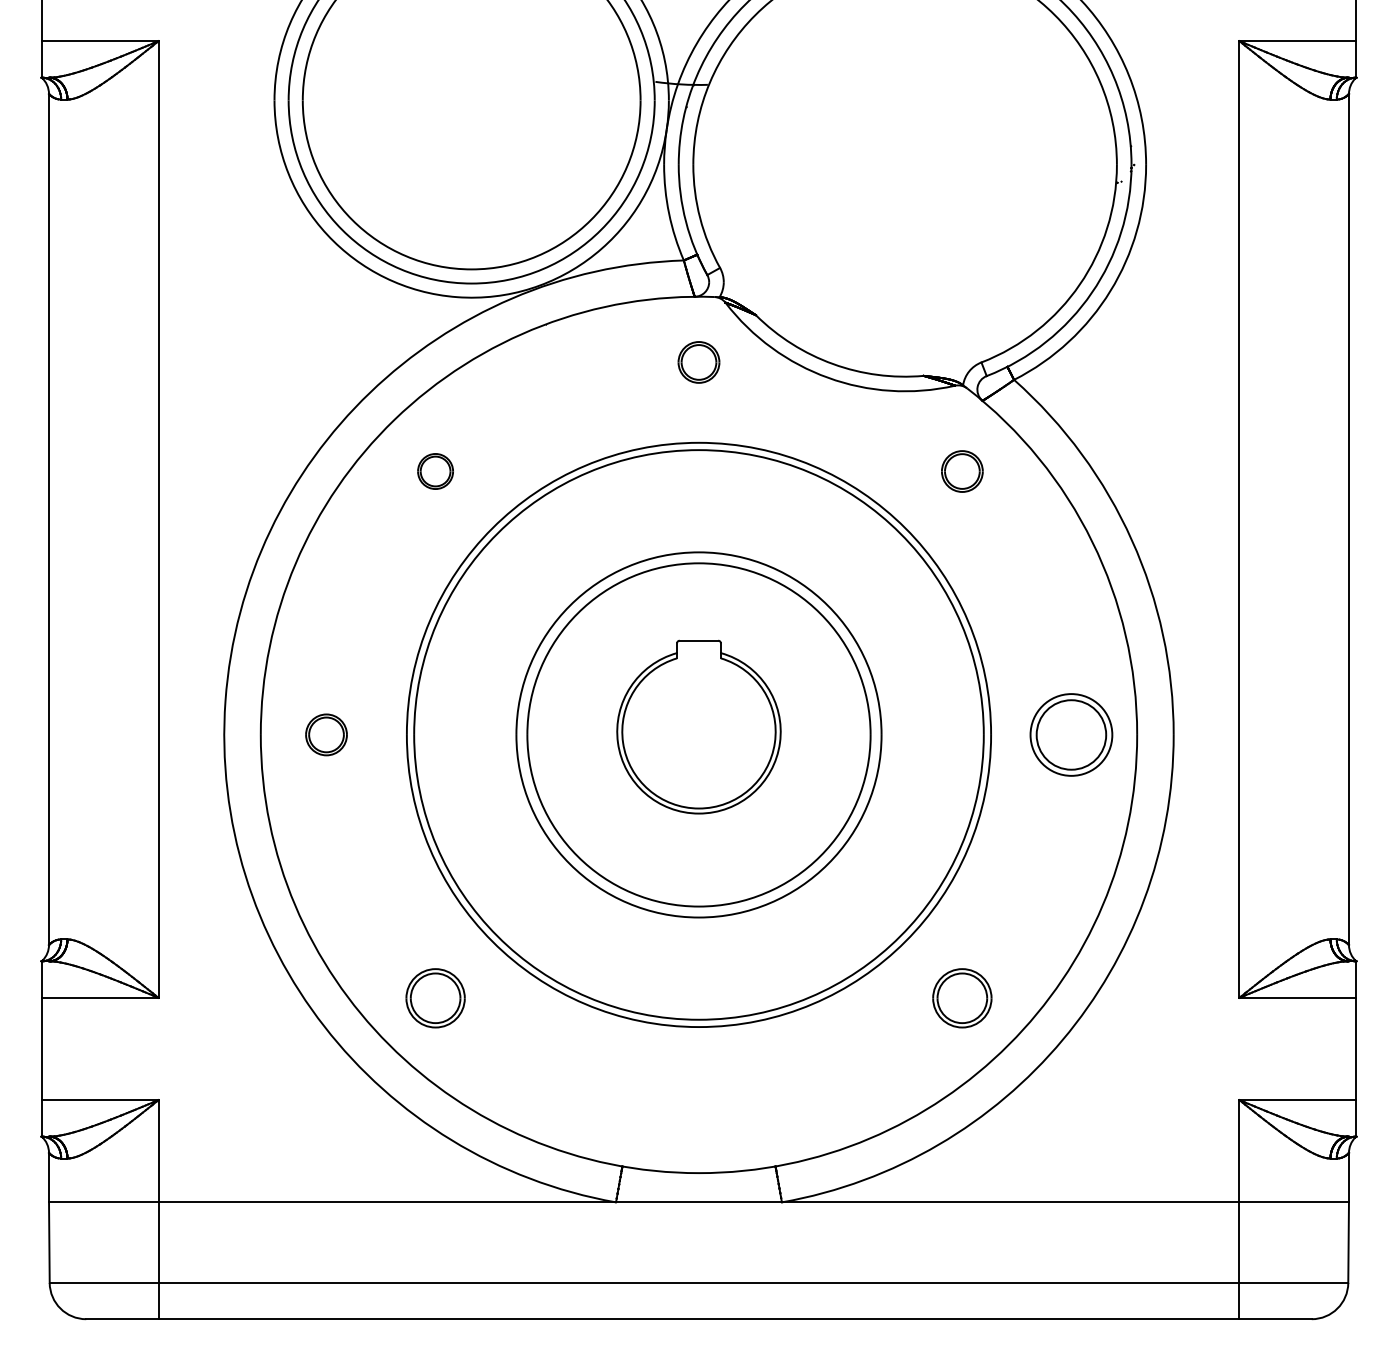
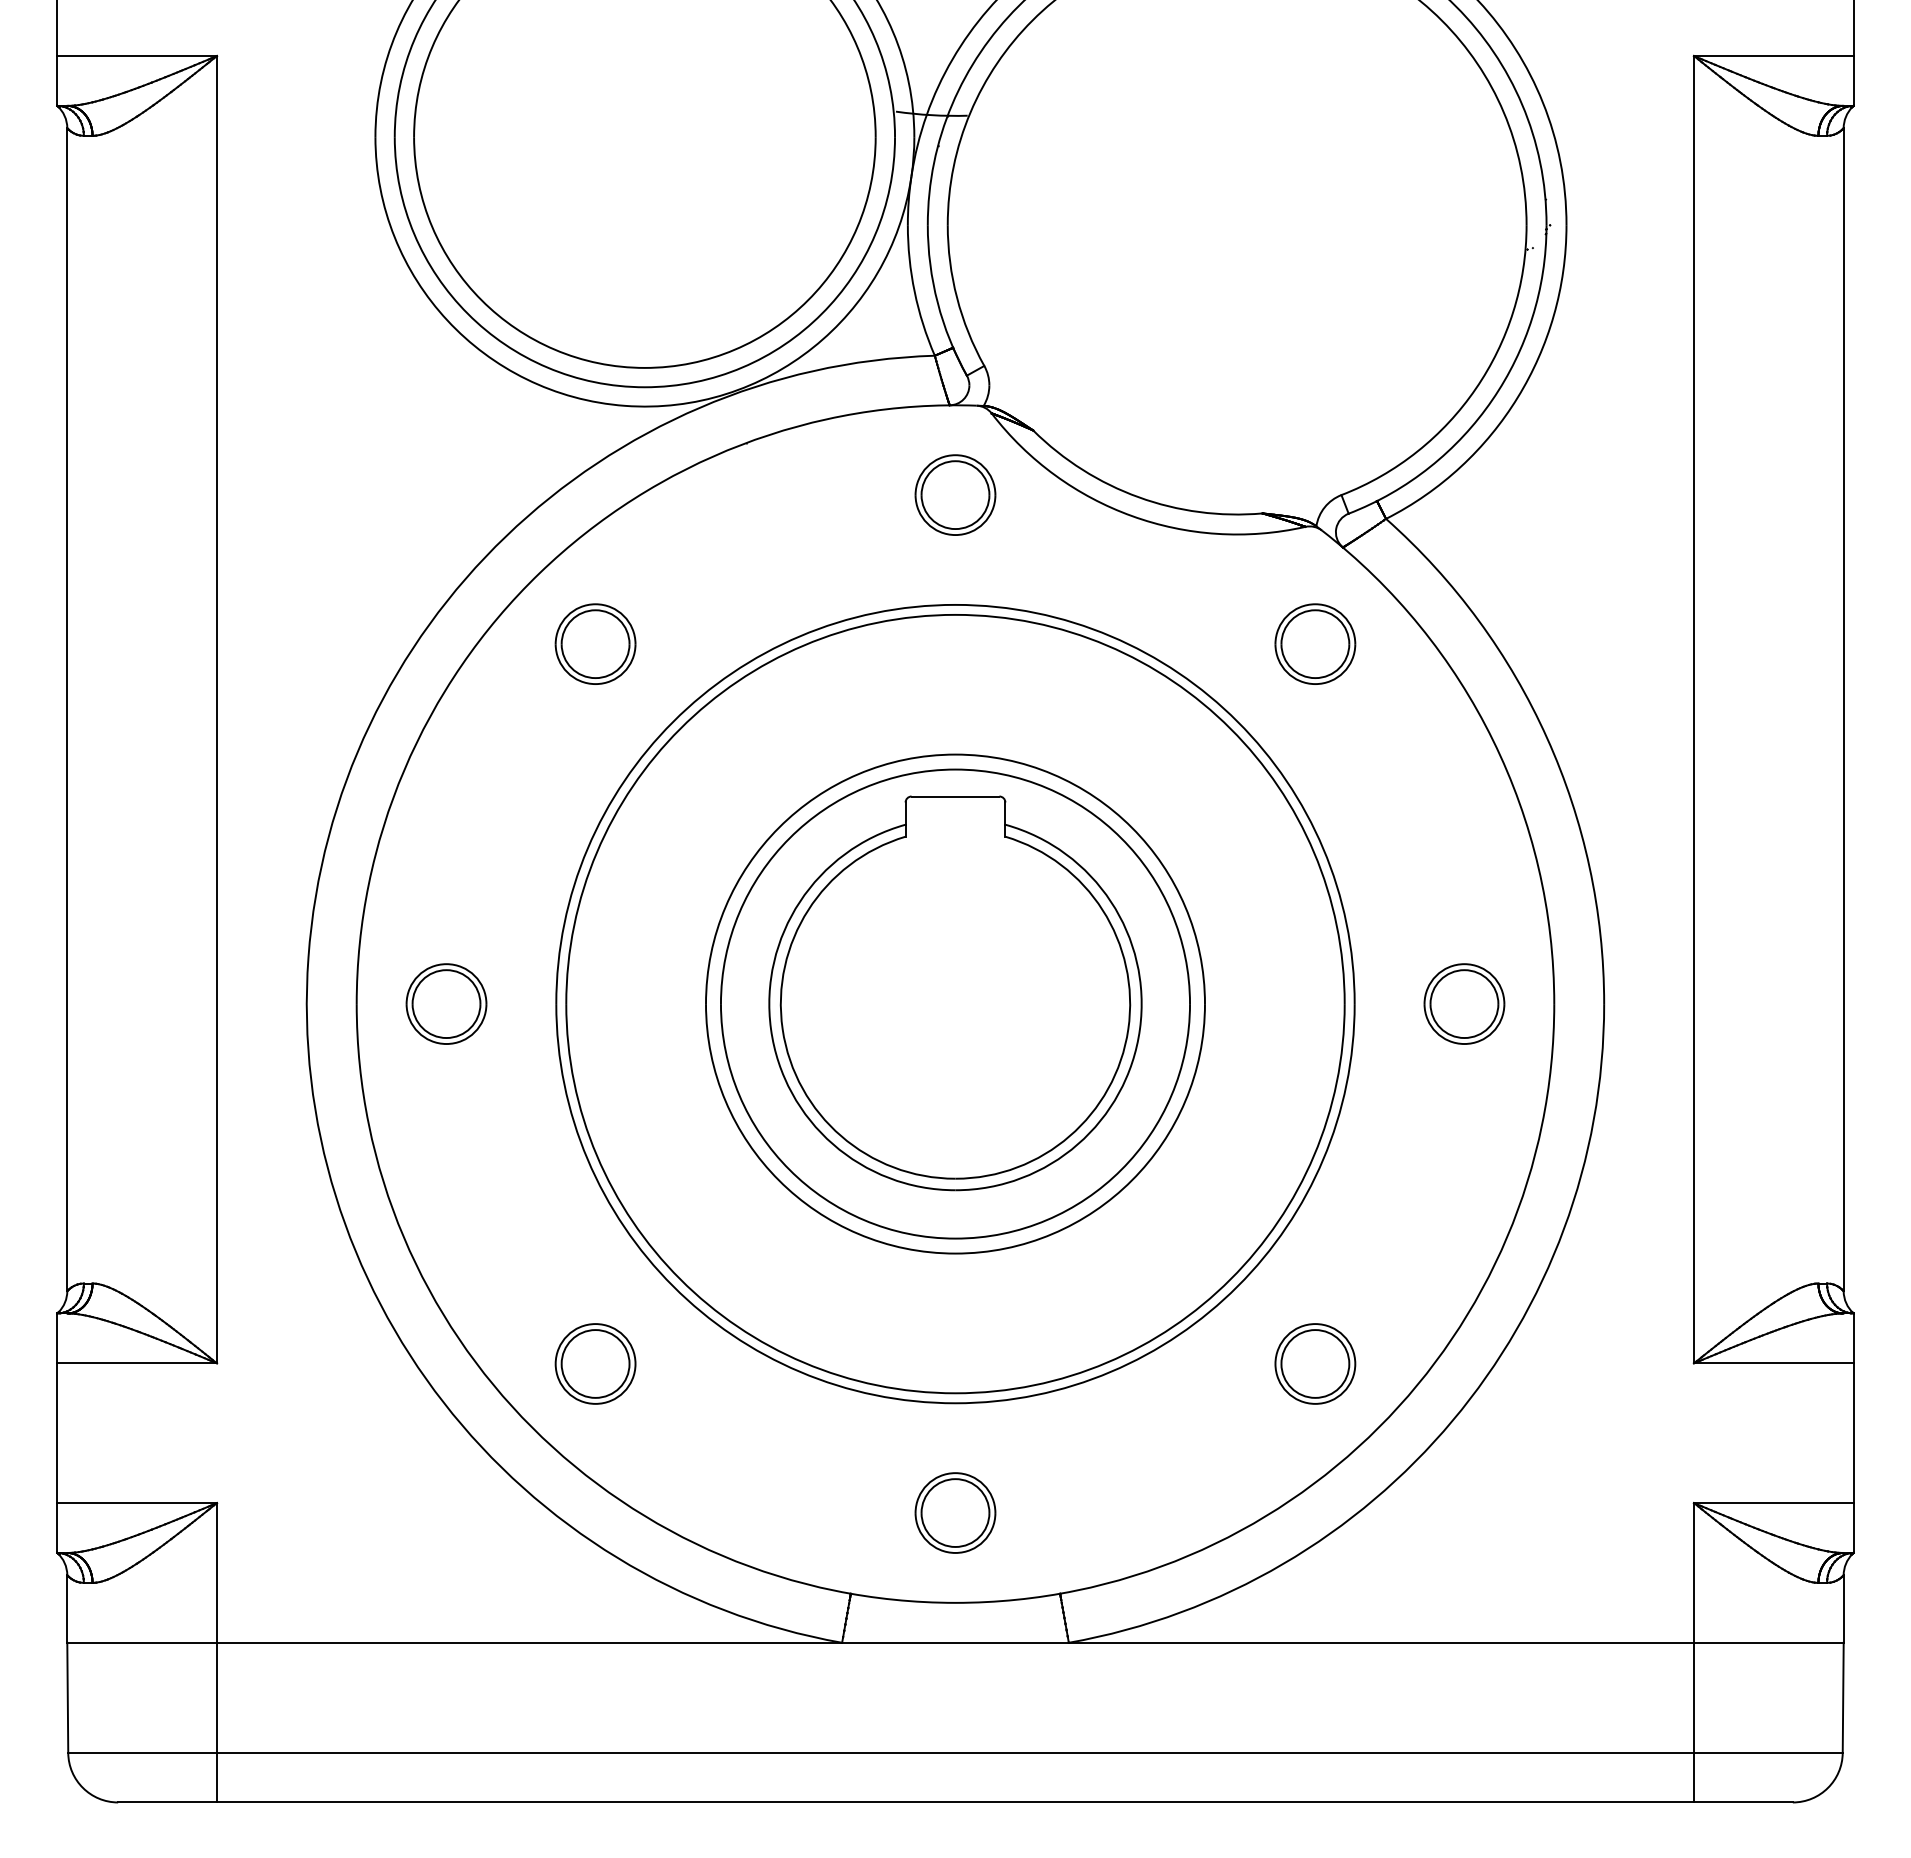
part: (699, 362) -> (955, 494), size x1.43
part: (435, 471) -> (595, 643), size x1.67
part: (962, 471) -> (1315, 643), size x1.43
part: (699, 727) -> (955, 993), size x1.67
part: (326, 734) -> (446, 1003), size x1.43
part: (1071, 734) -> (1464, 1003), size x0.71
part: (699, 1107) -> (955, 1512), added

